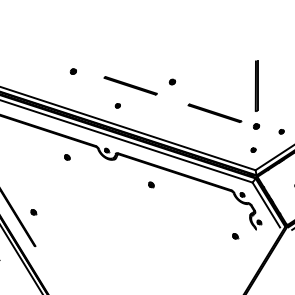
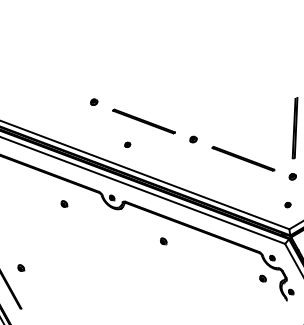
part: (72, 71) -> (93, 102), moved
part: (172, 81) -> (193, 138), moved
part: (235, 236) -> (263, 278), moved

